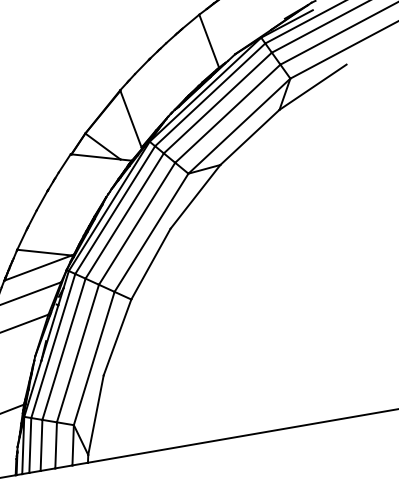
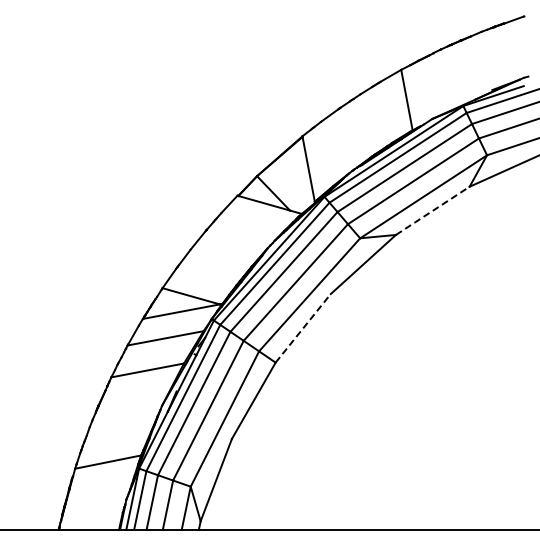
line: (249, 137) -> (432, 210), solid -> dashed
line: (151, 264) -> (303, 328), solid -> dashed

